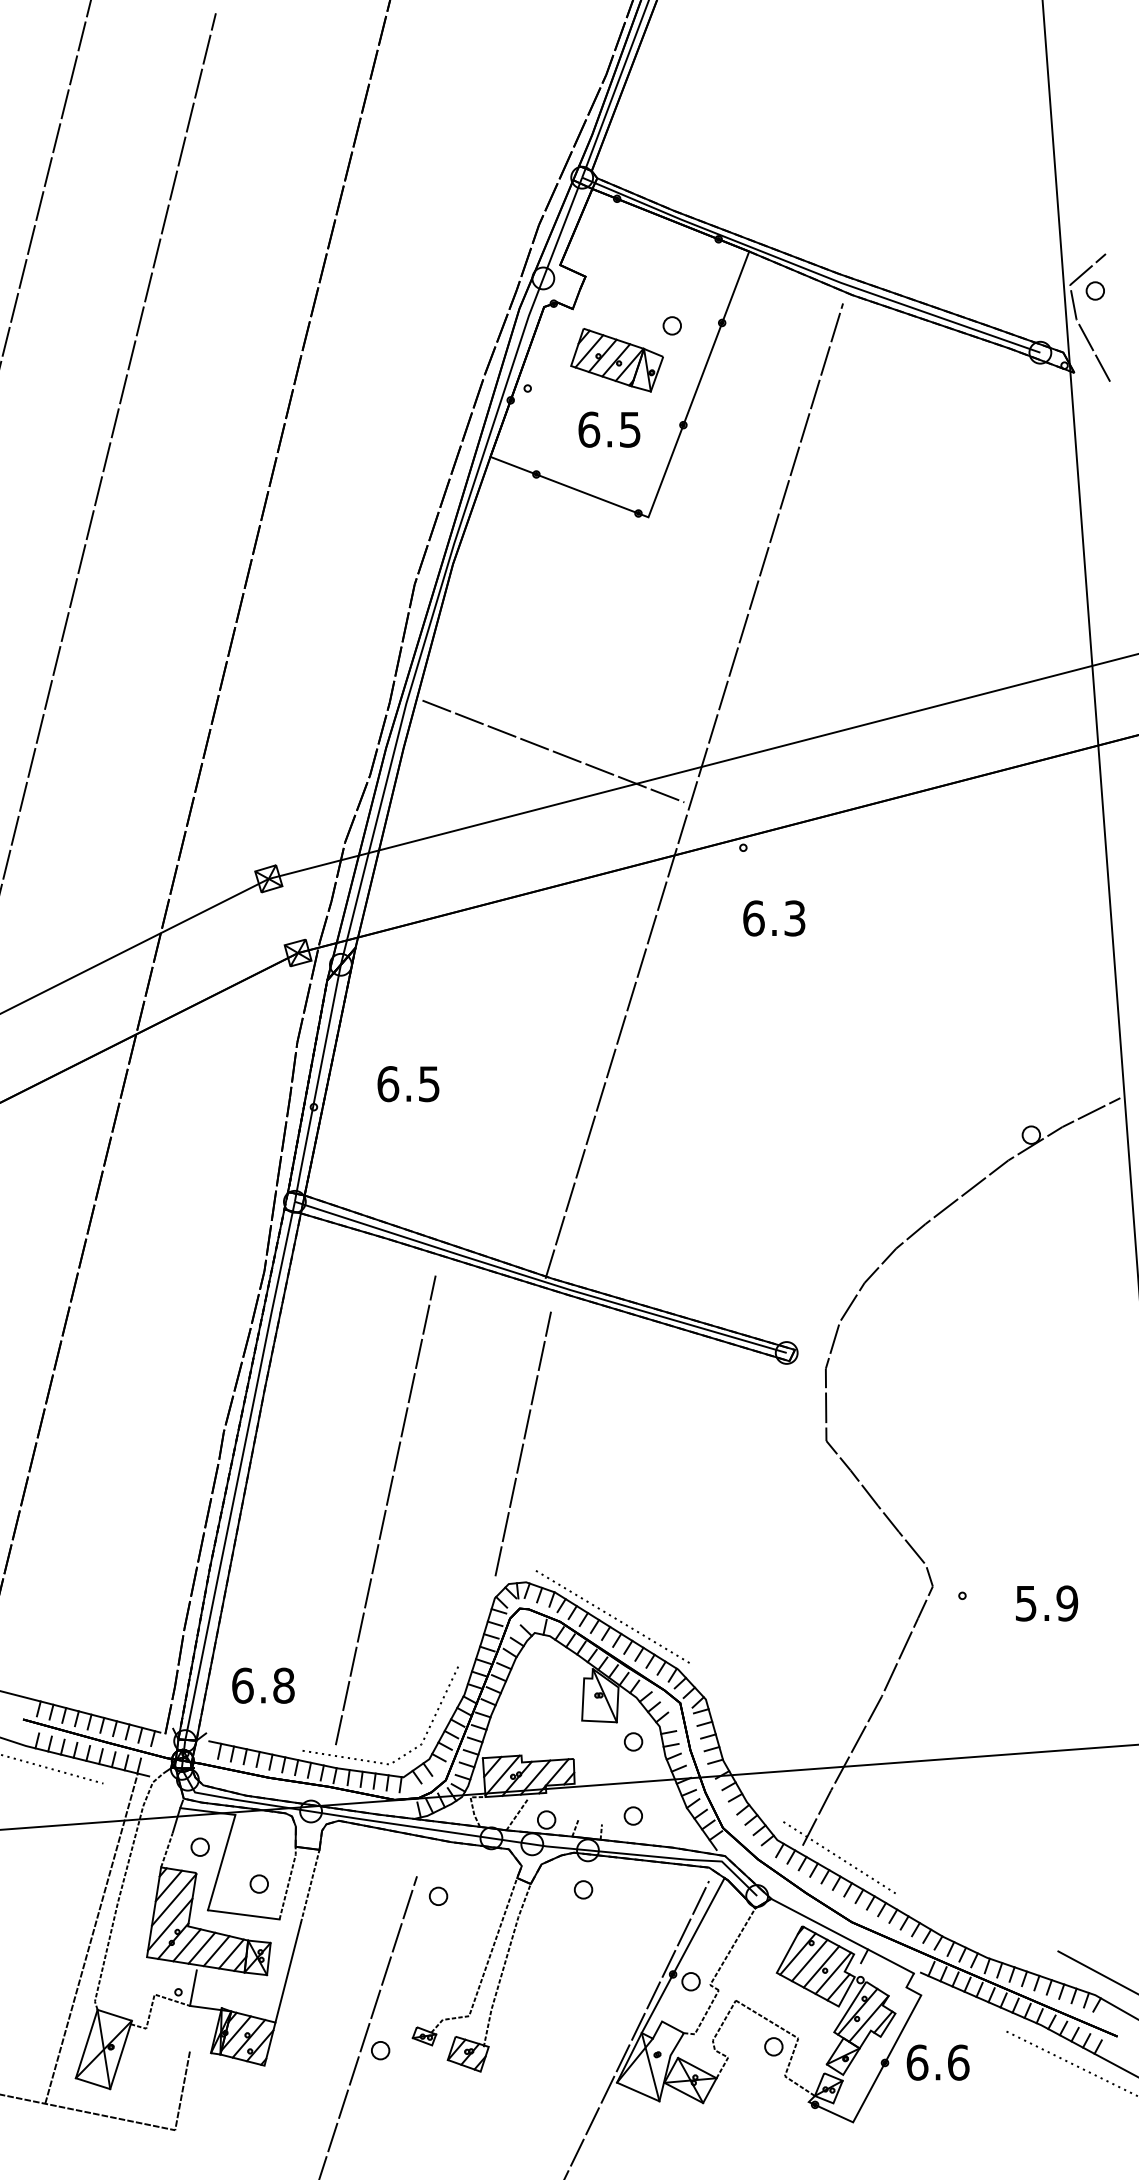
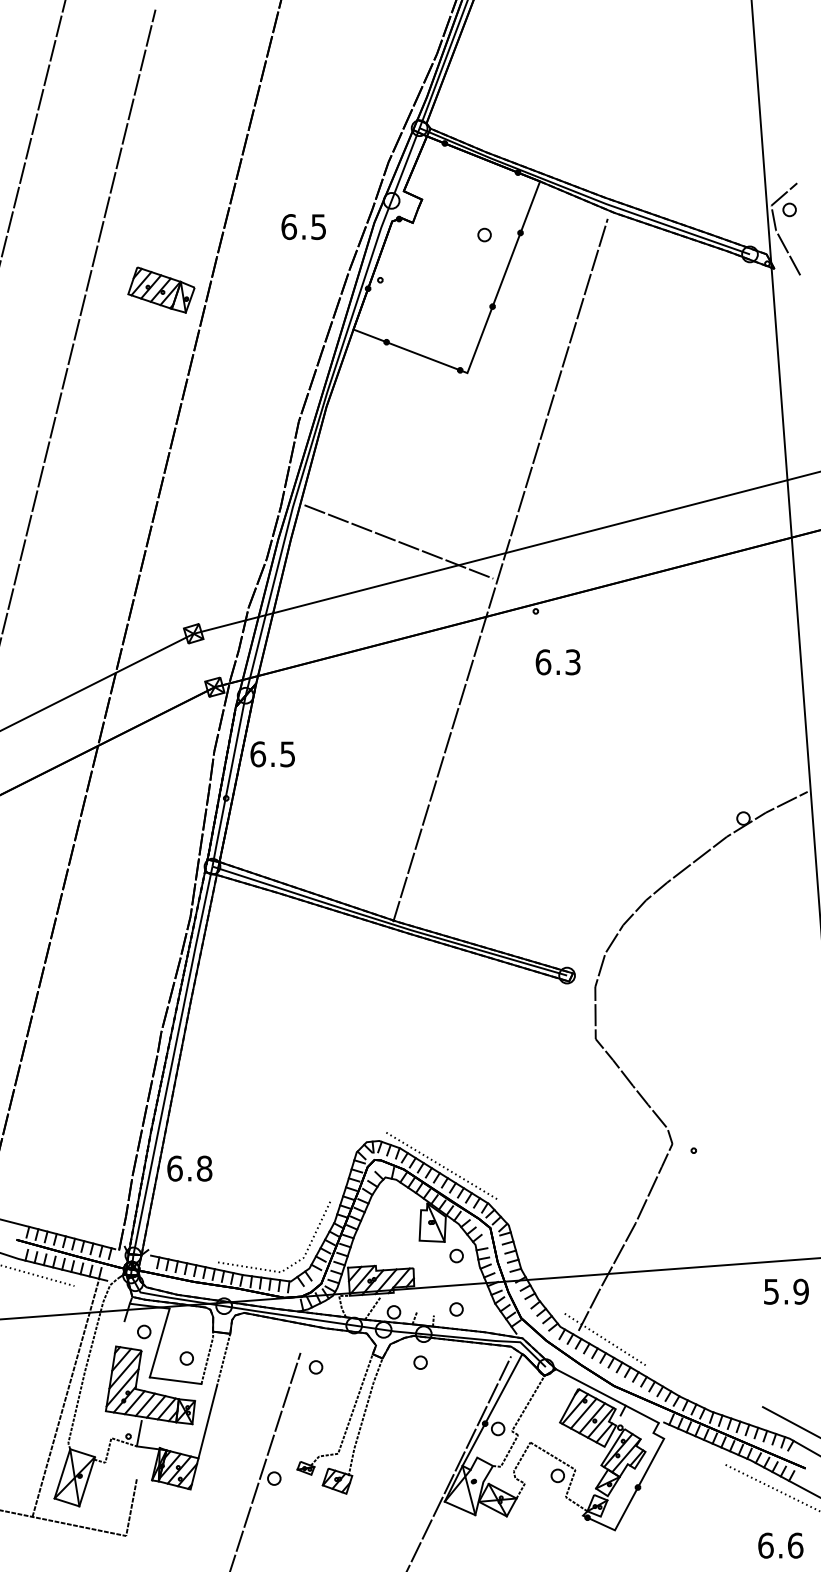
part: (616, 360) -> (161, 290), moved
text: (609, 429) -> (303, 226), moved
text: (408, 1084) -> (272, 754), moved
line: (523, 1443) -> (377, 1040), removed
line: (385, 1510) -> (277, 1089), removed
text: (1047, 1603) -> (786, 1291), moved
text: (263, 1685) -> (189, 1168), moved
line: (166, 1850) -> (119, 1334), removed
text: (937, 2062) -> (780, 1545), moved

